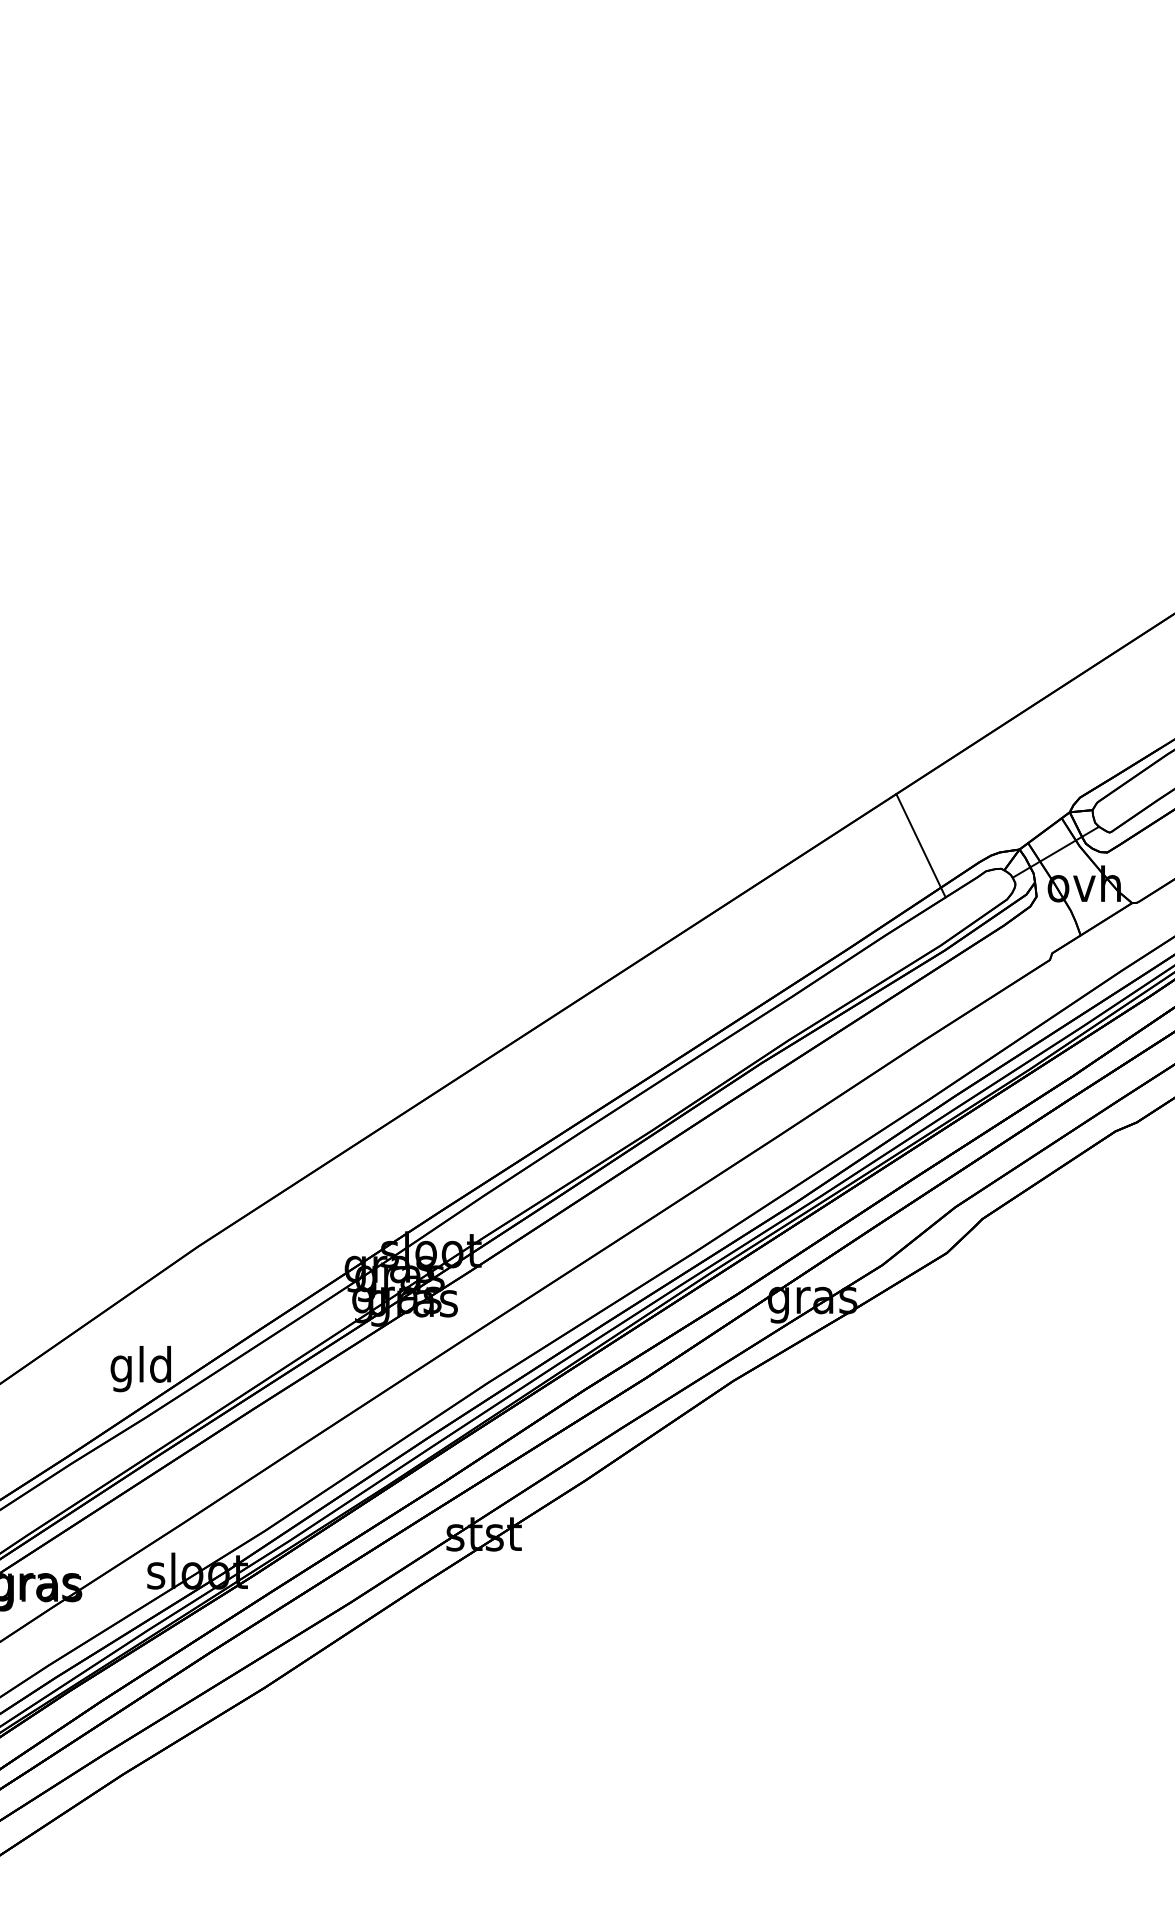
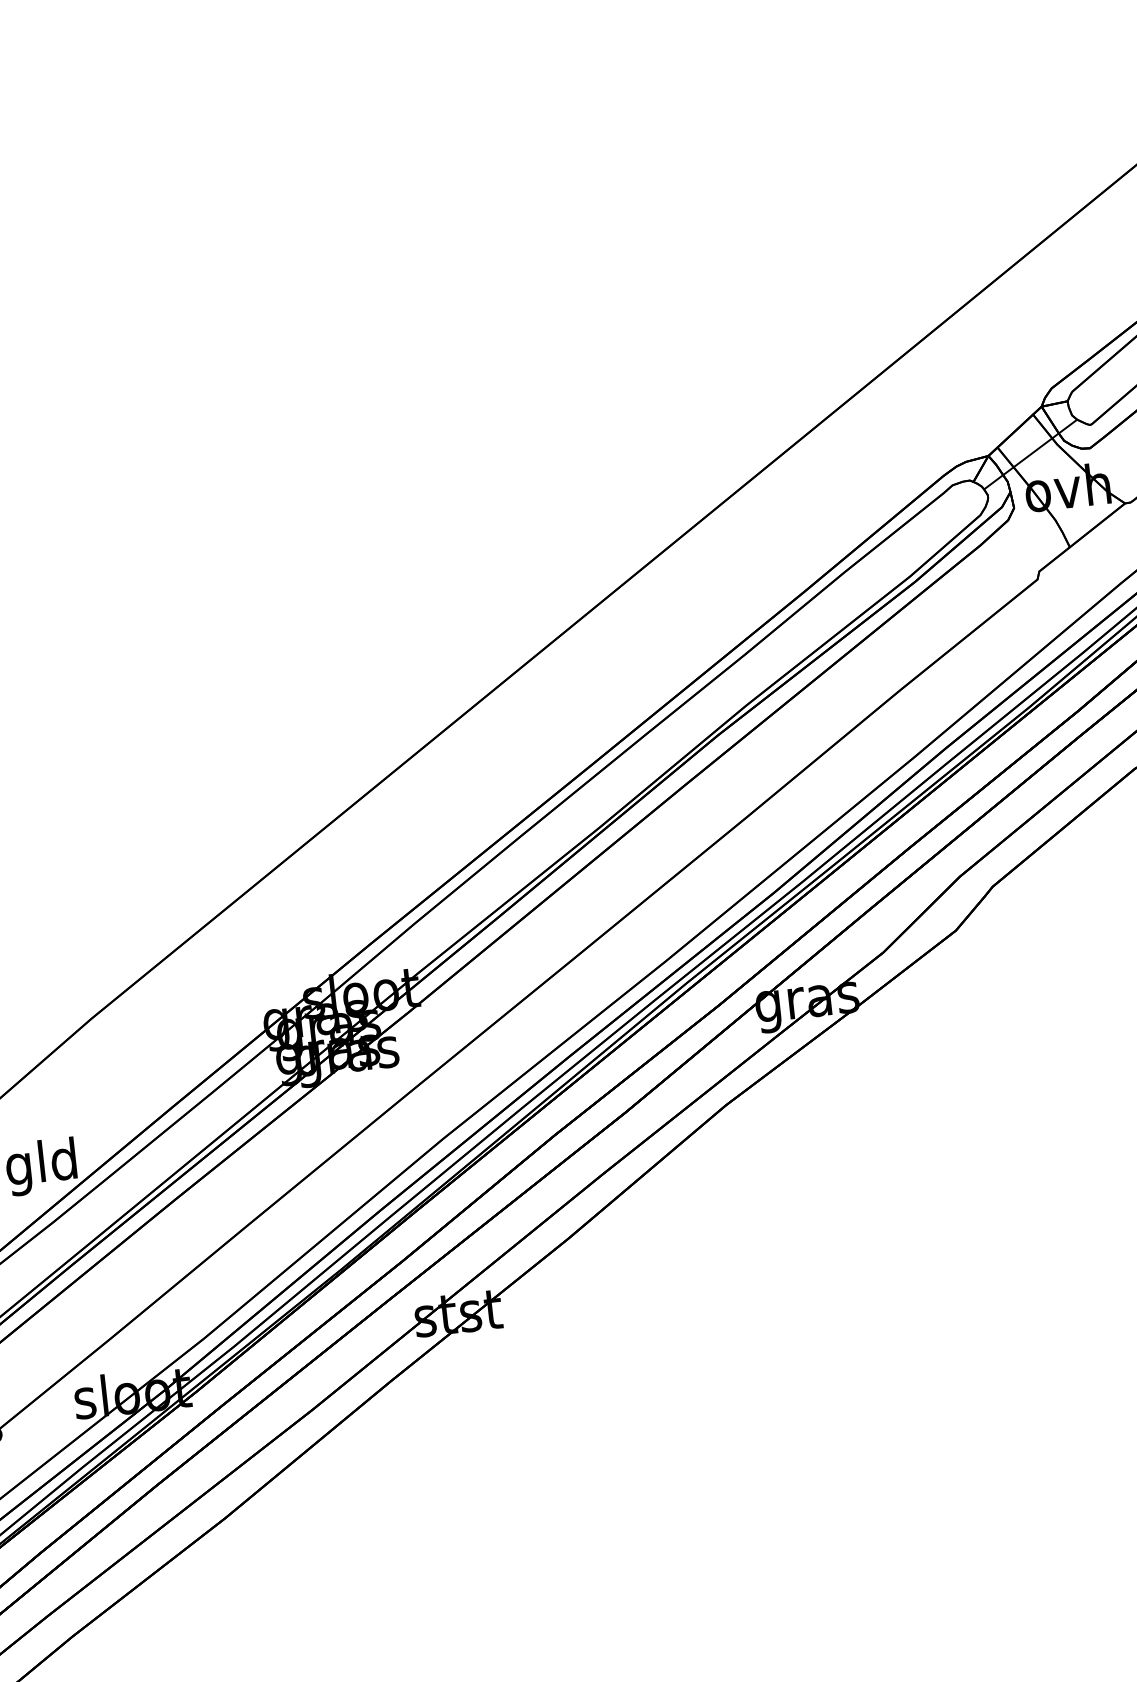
line: (920, 845) -> (873, 463), removed

